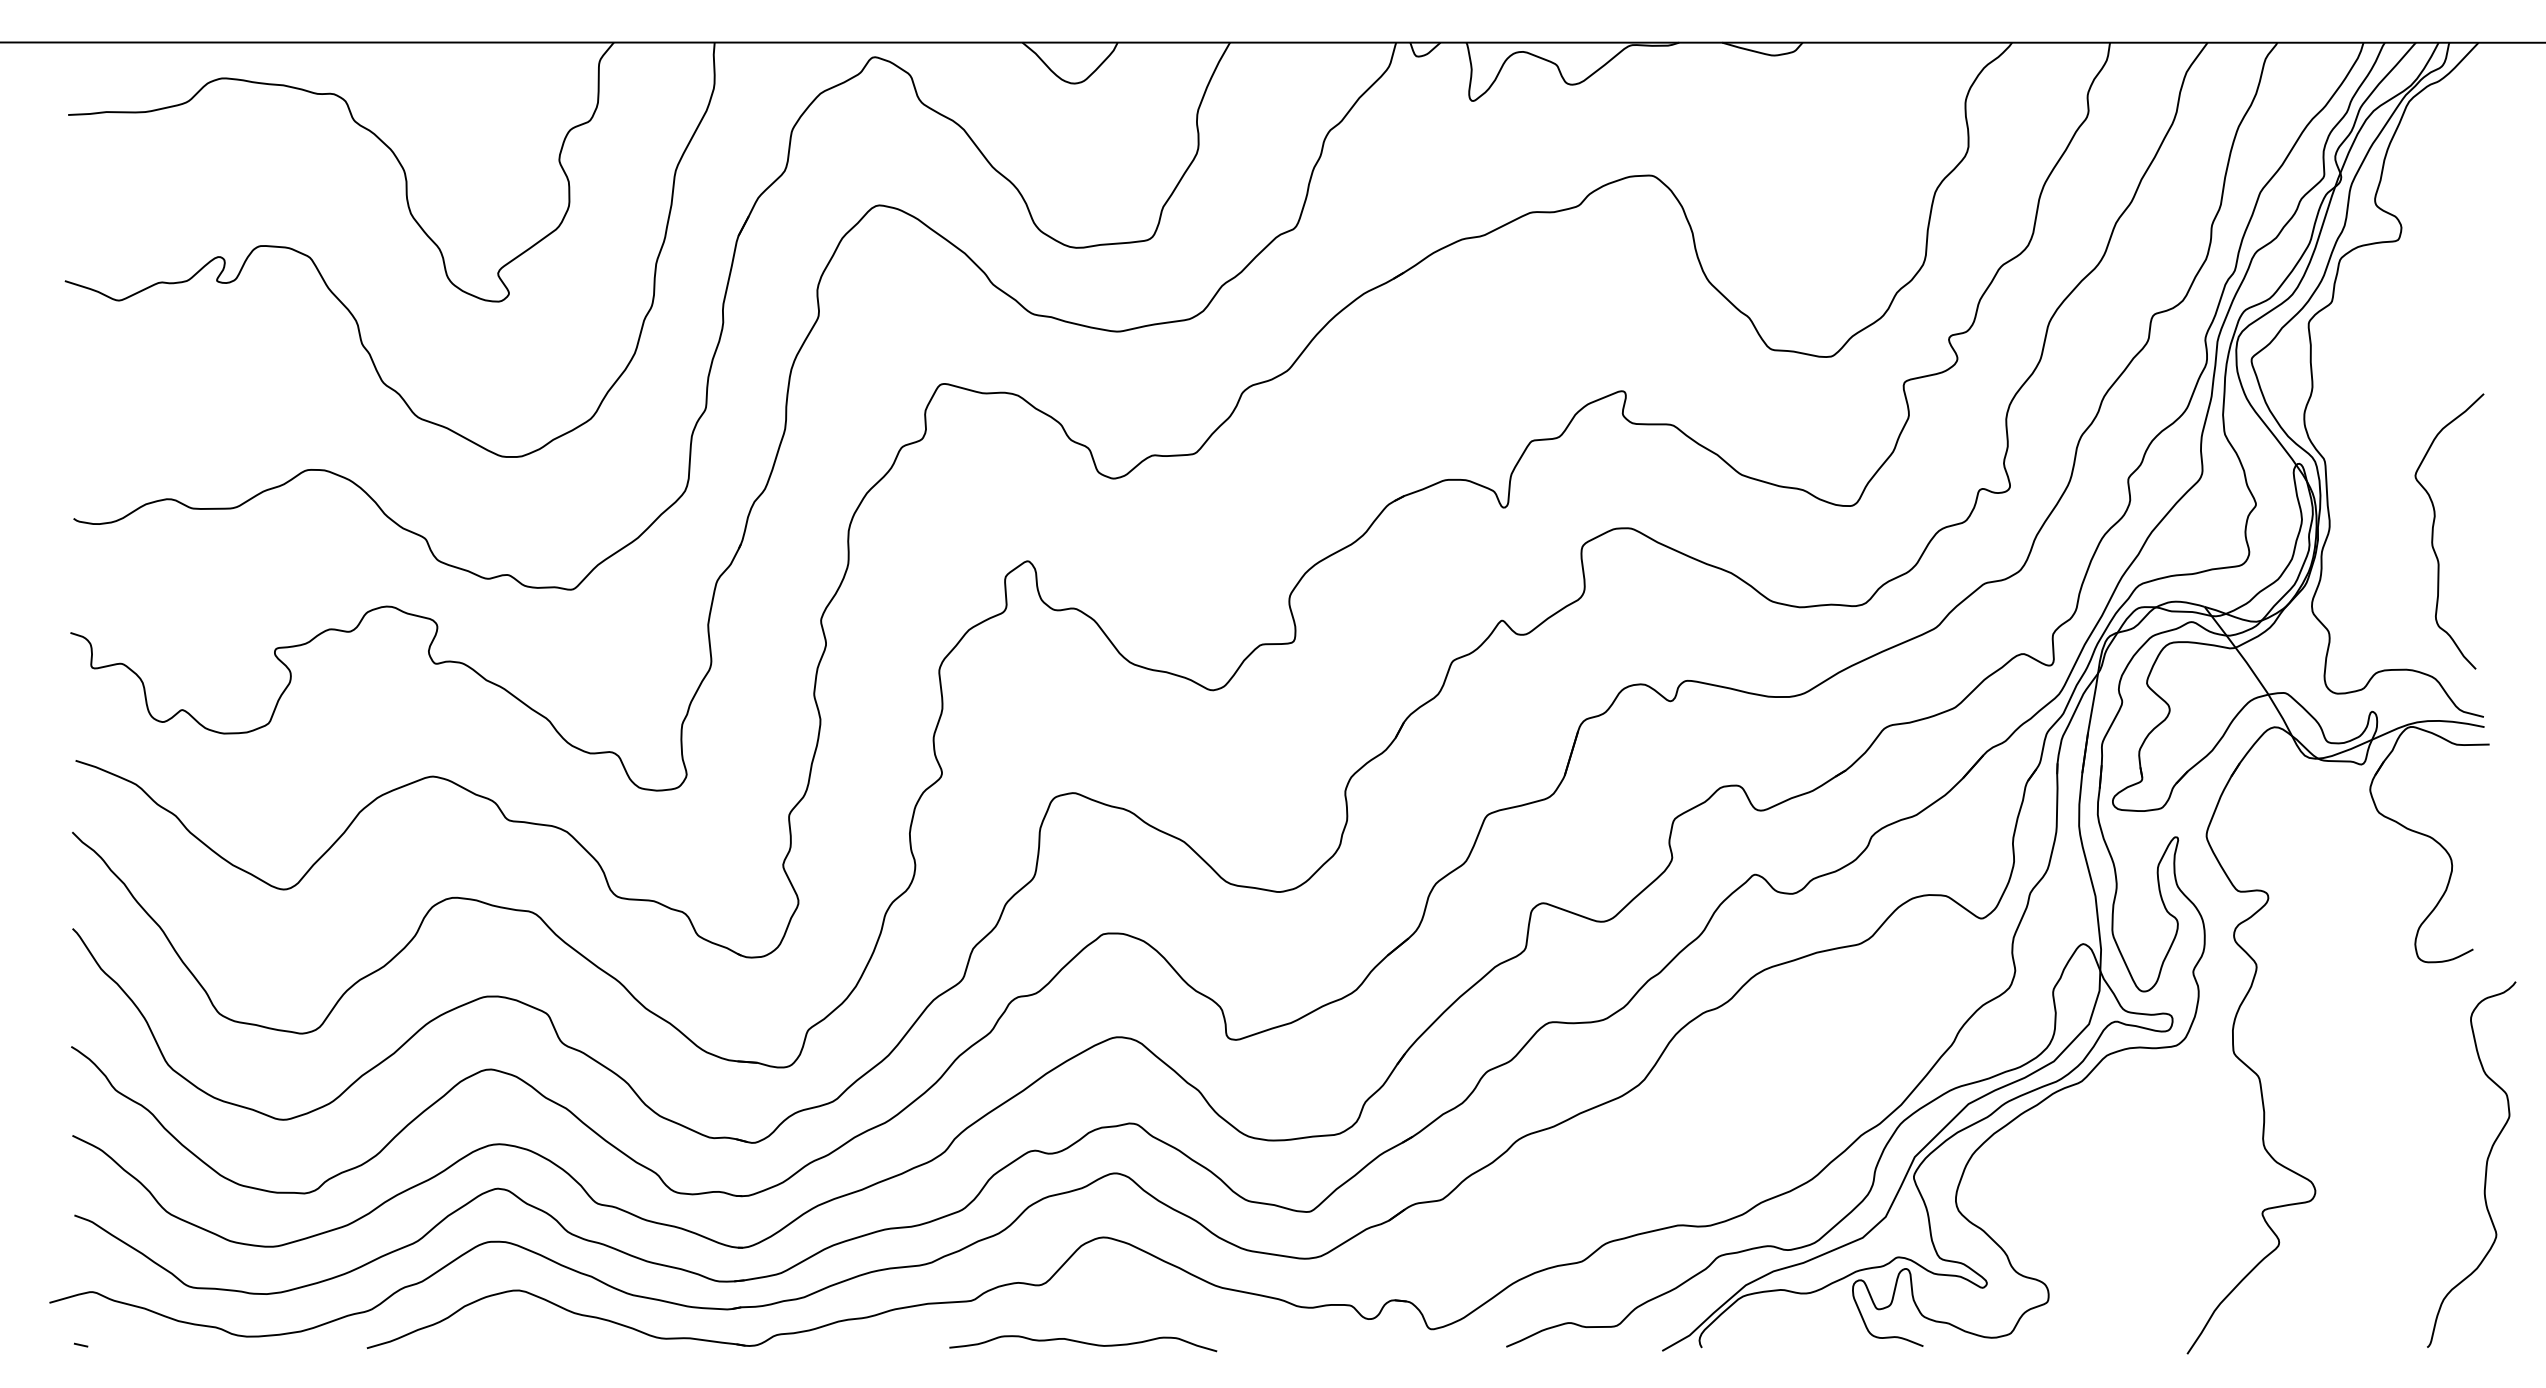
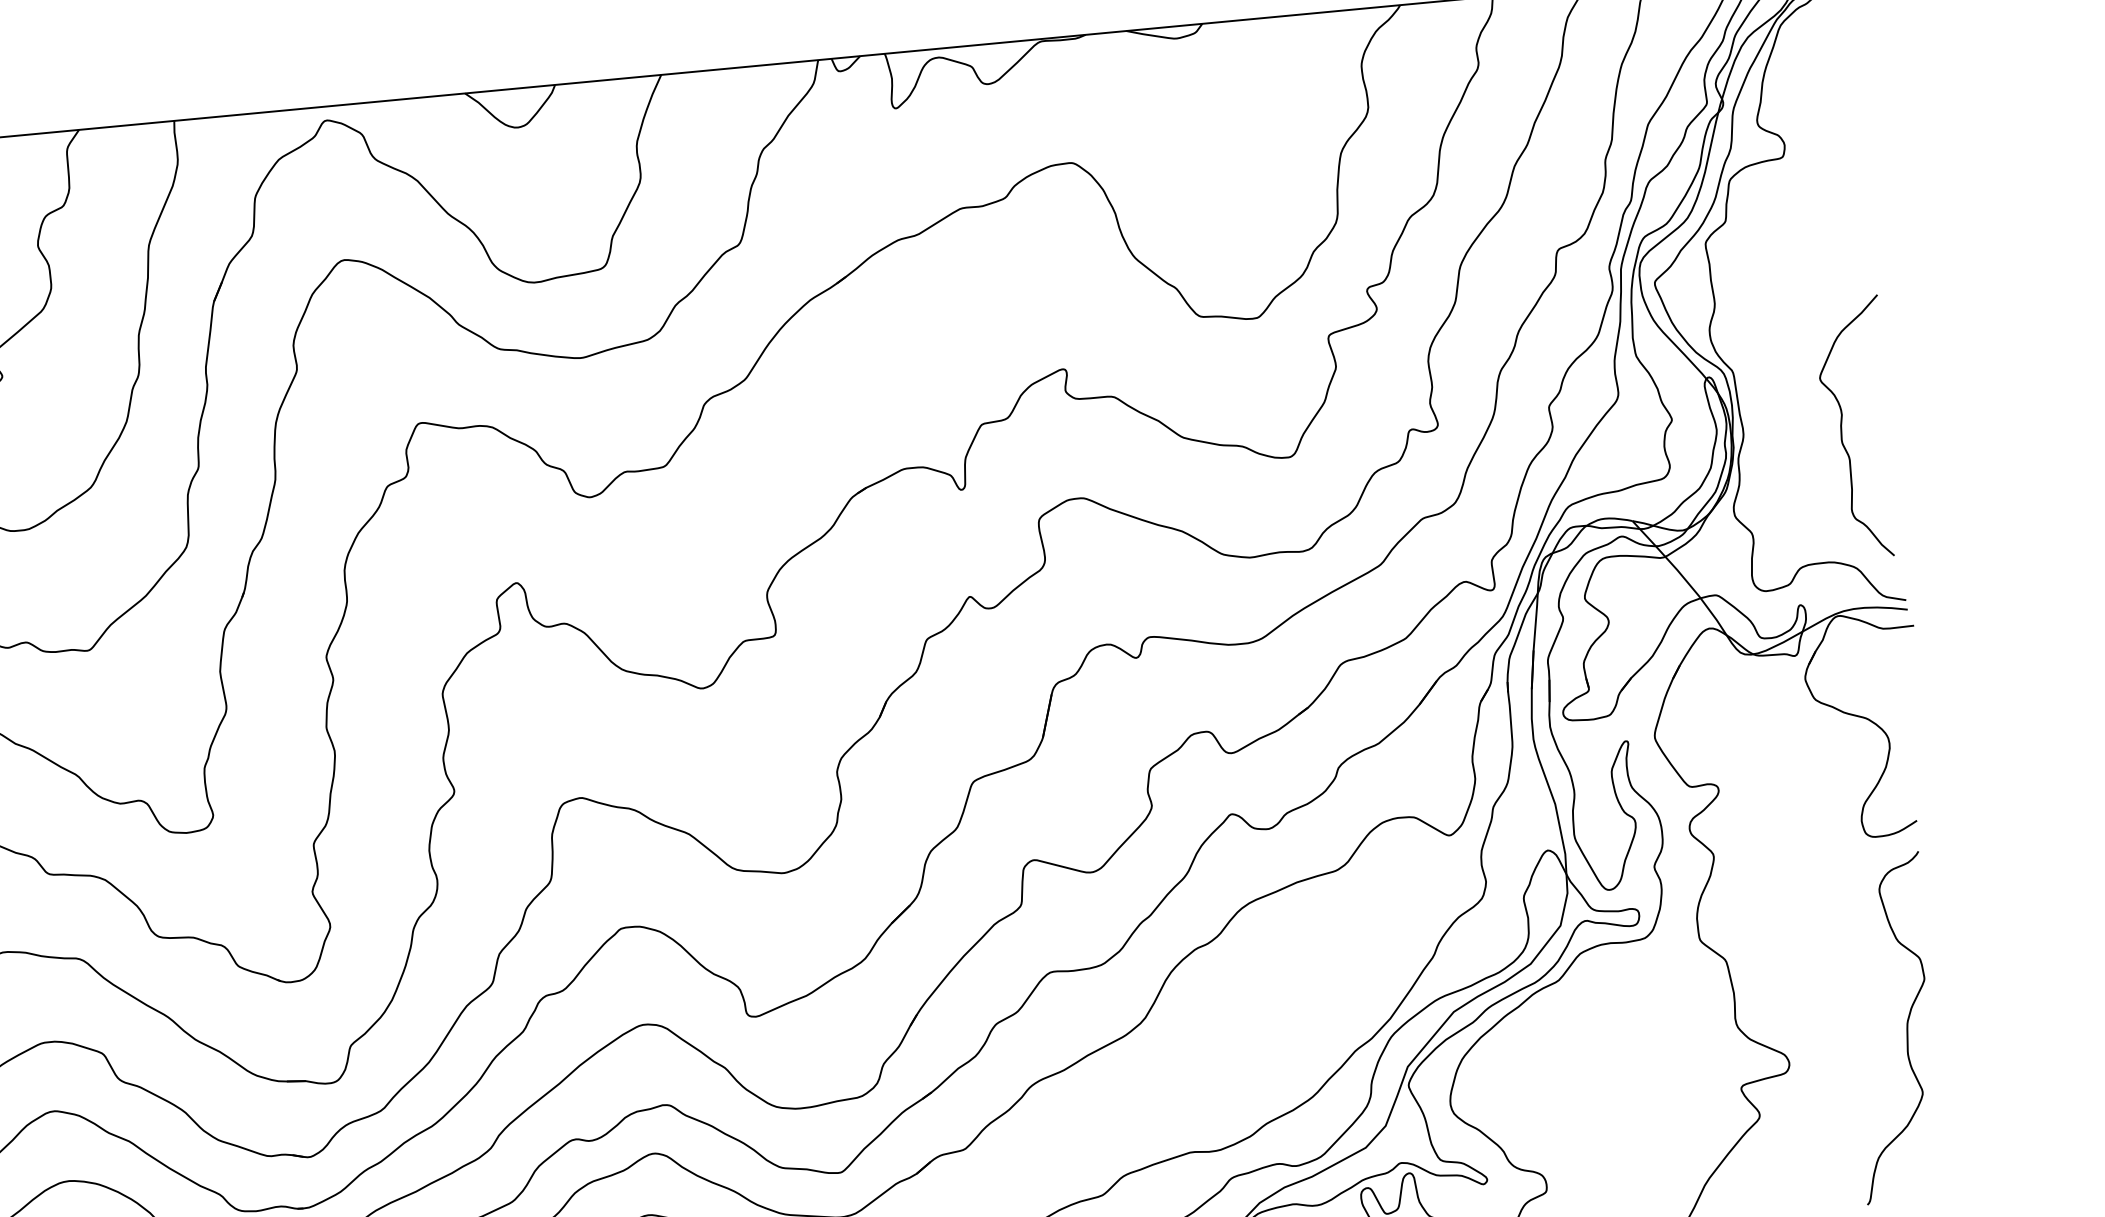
curve: (2485, 1165) -> (1906, 1027), moved

